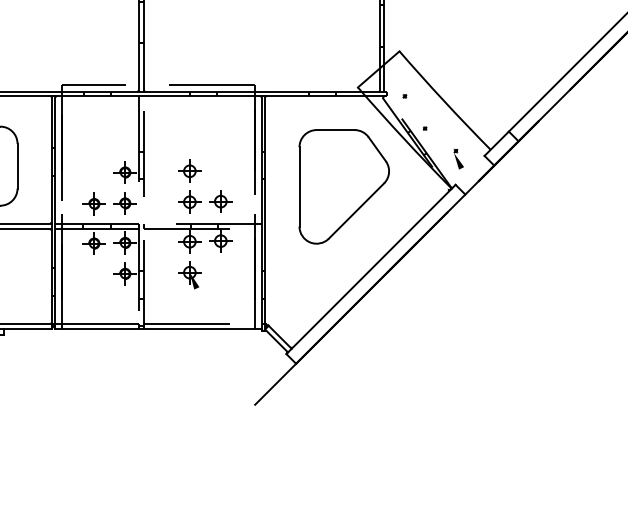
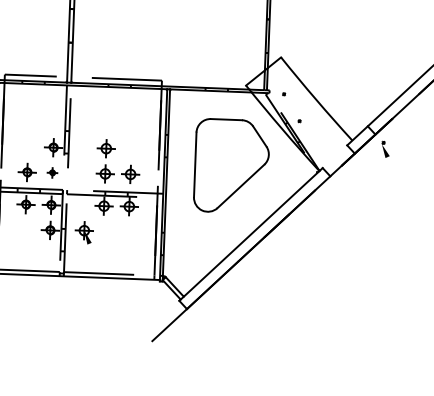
part: (458, 158) -> (385, 148), moved
part: (124, 203) -> (51, 172), size x0.6
part: (189, 275) -> (83, 232), moved

